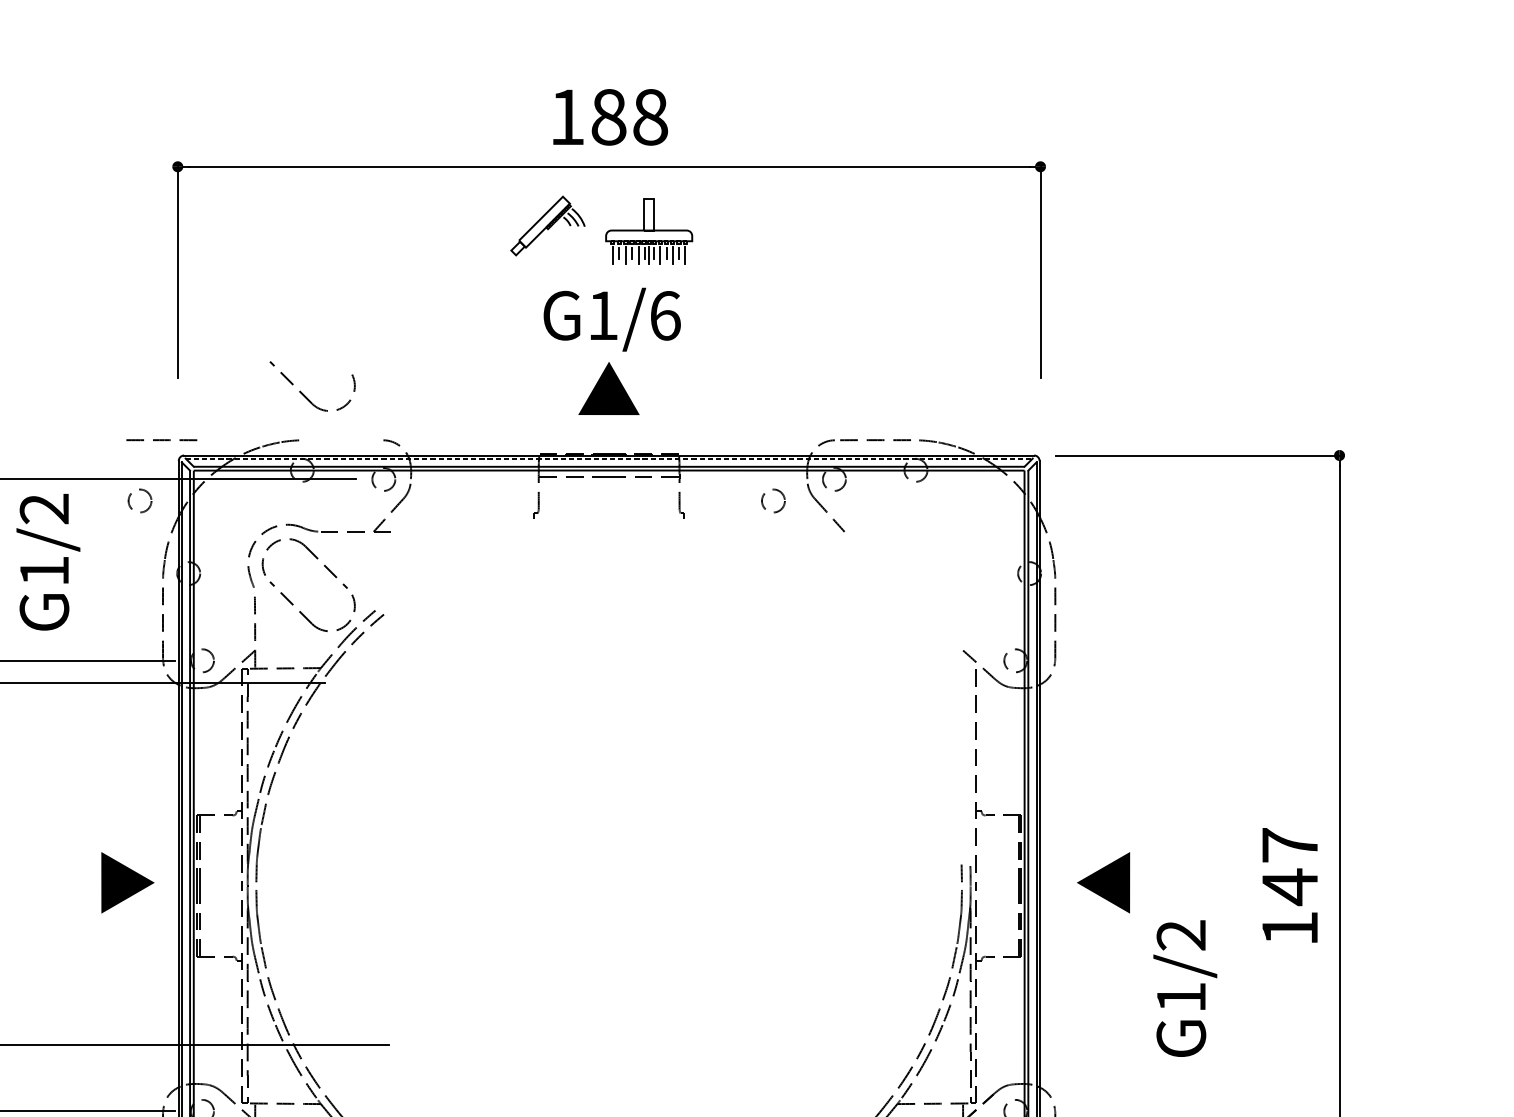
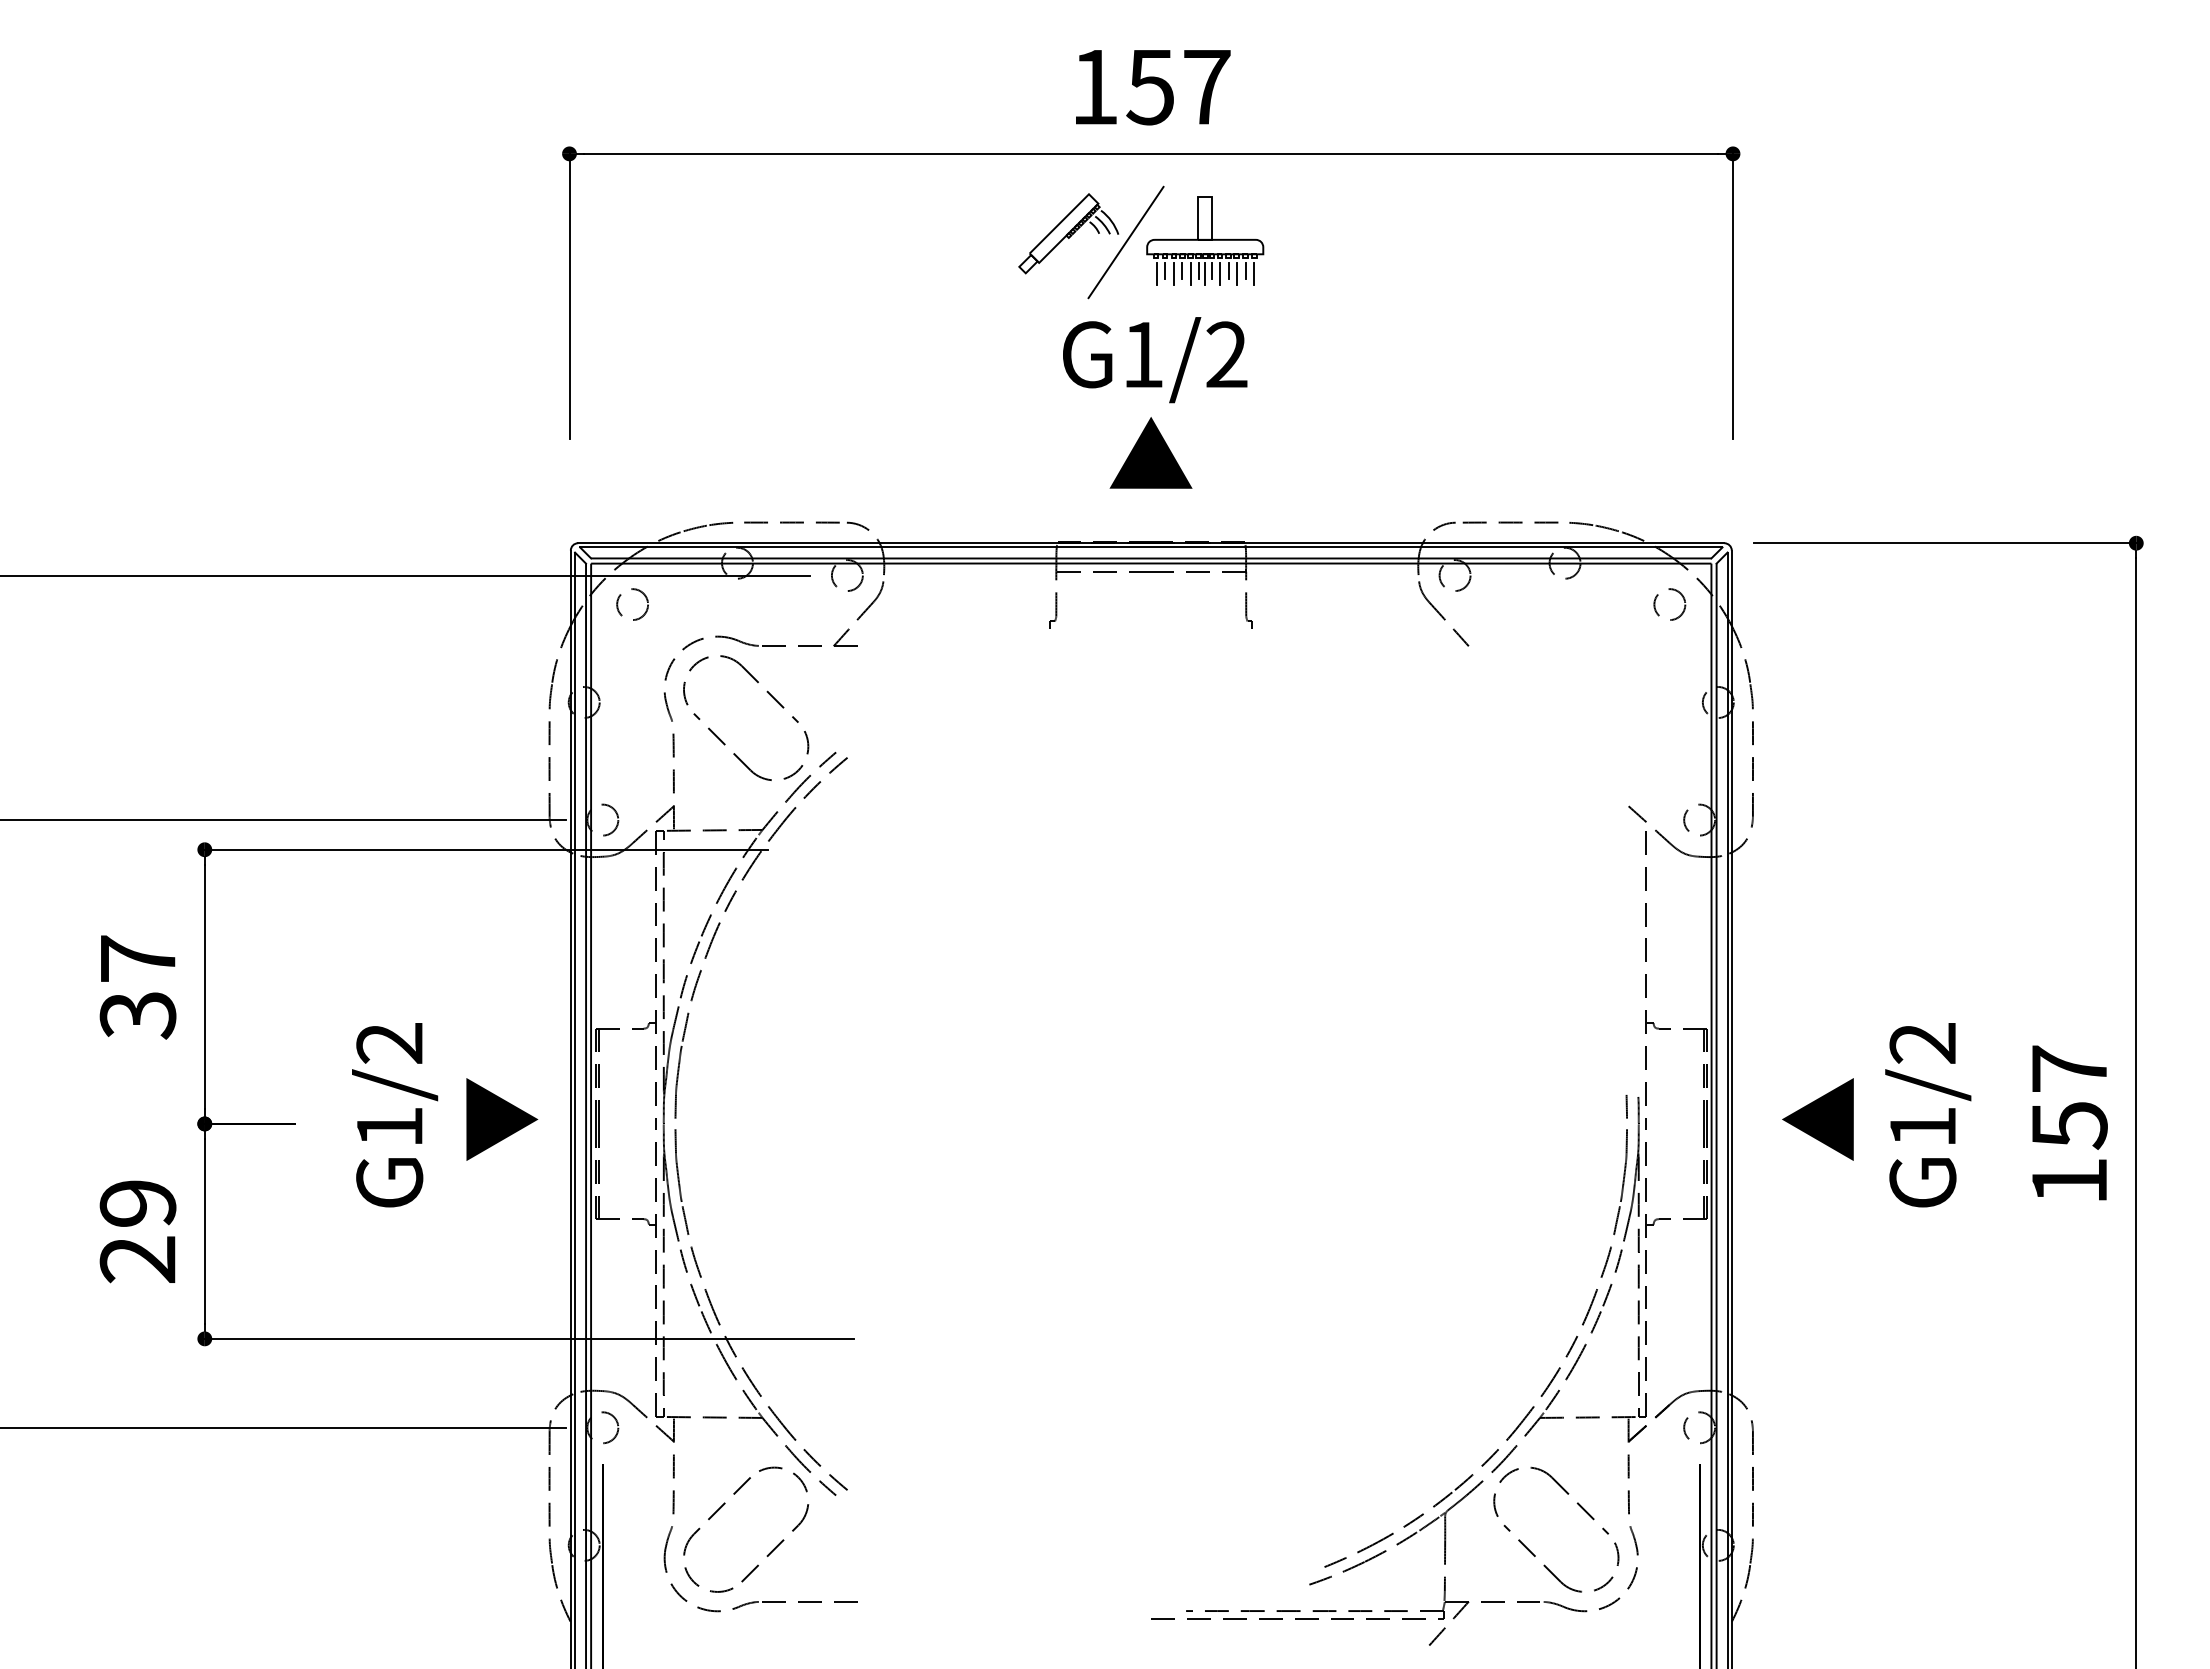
text: (629, 117) -> (1178, 87), 188 -> 157
line: (590, 232) -> (1125, 242), added
text: (664, 315) -> (1226, 354), G1/6 -> G1/2
part: (303, 394) -> (739, 460), removed
line: (161, 440) -> (791, 522), moved
line: (609, 458) -> (1151, 547), dashed -> solid
circle: (139, 500) -> (632, 604), moved
circle: (773, 500) -> (1669, 604), moved
text: (48, 562) -> (395, 1115), moved
text: (1290, 887) -> (2069, 1125), 147 -> 157
text: (1185, 988) -> (1928, 1115), moved

